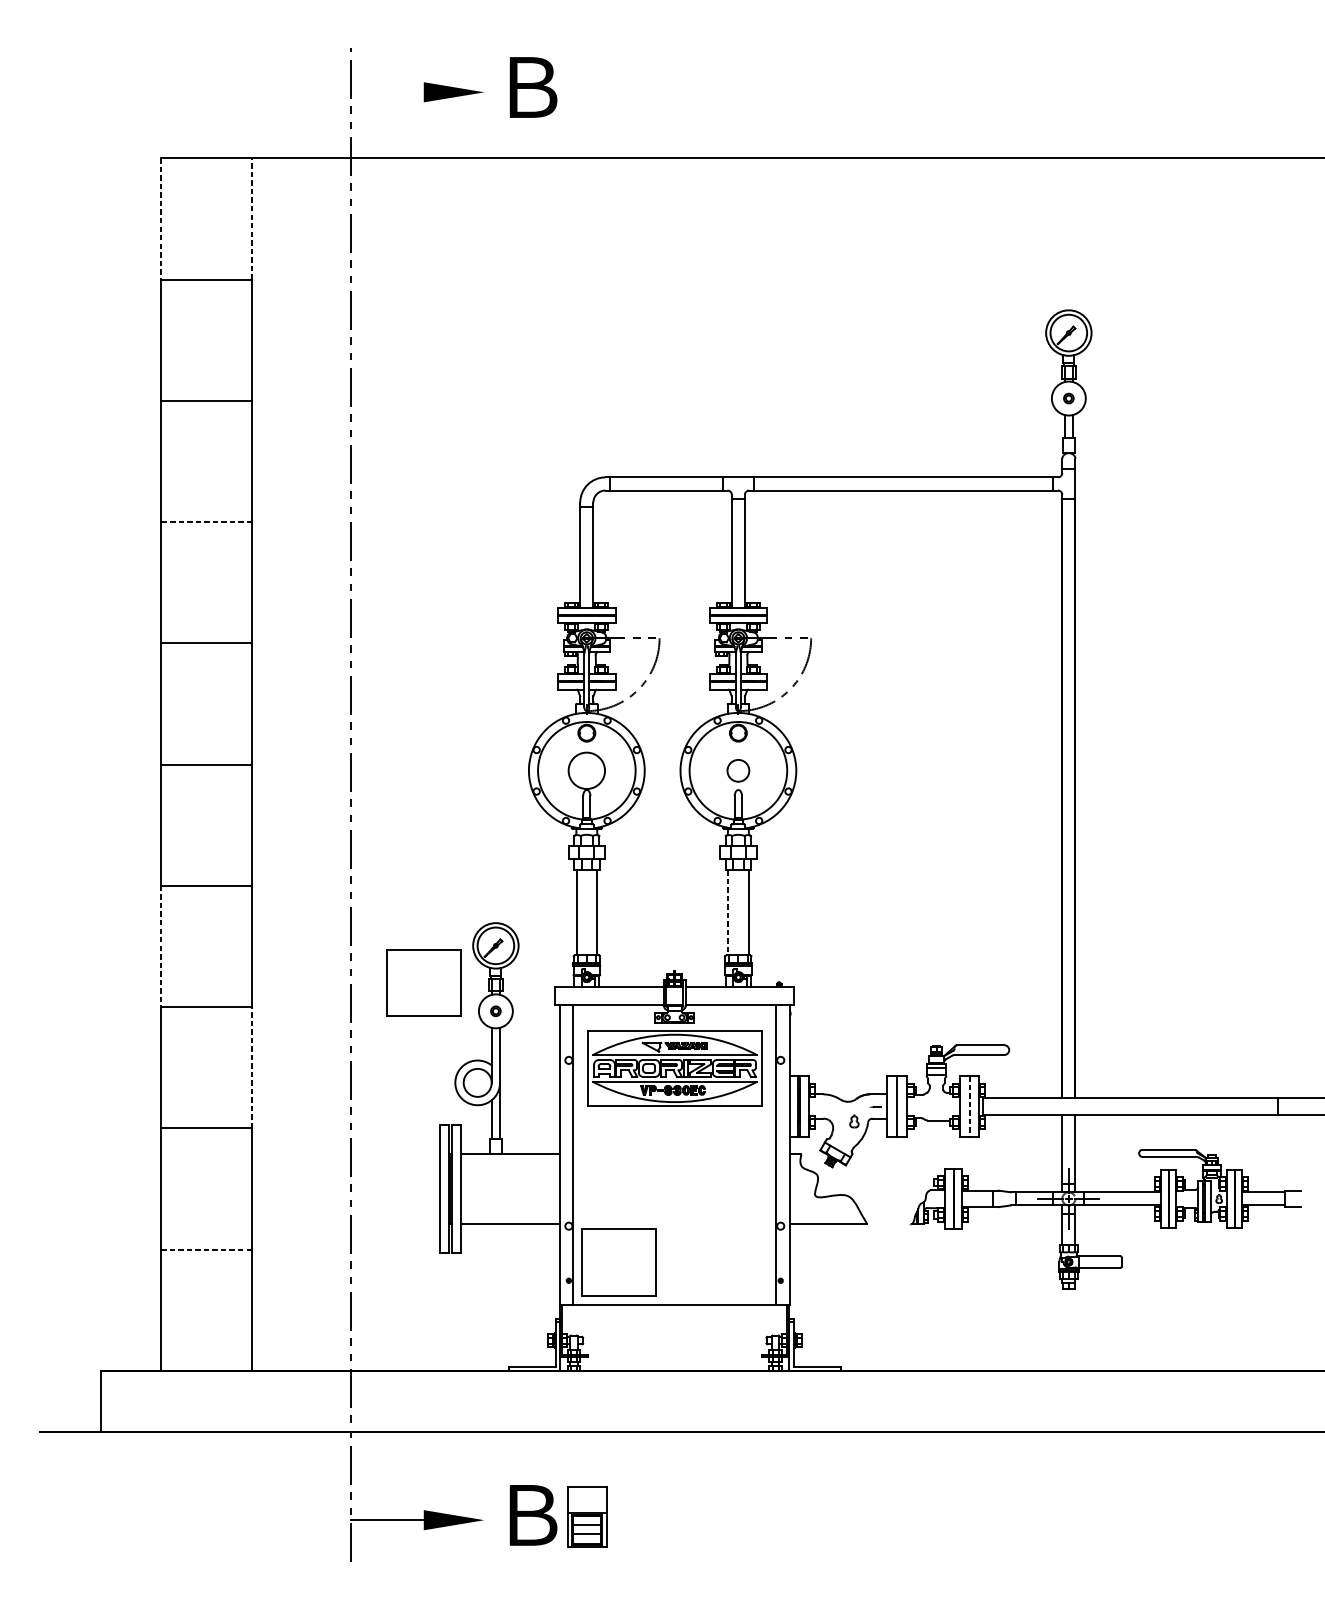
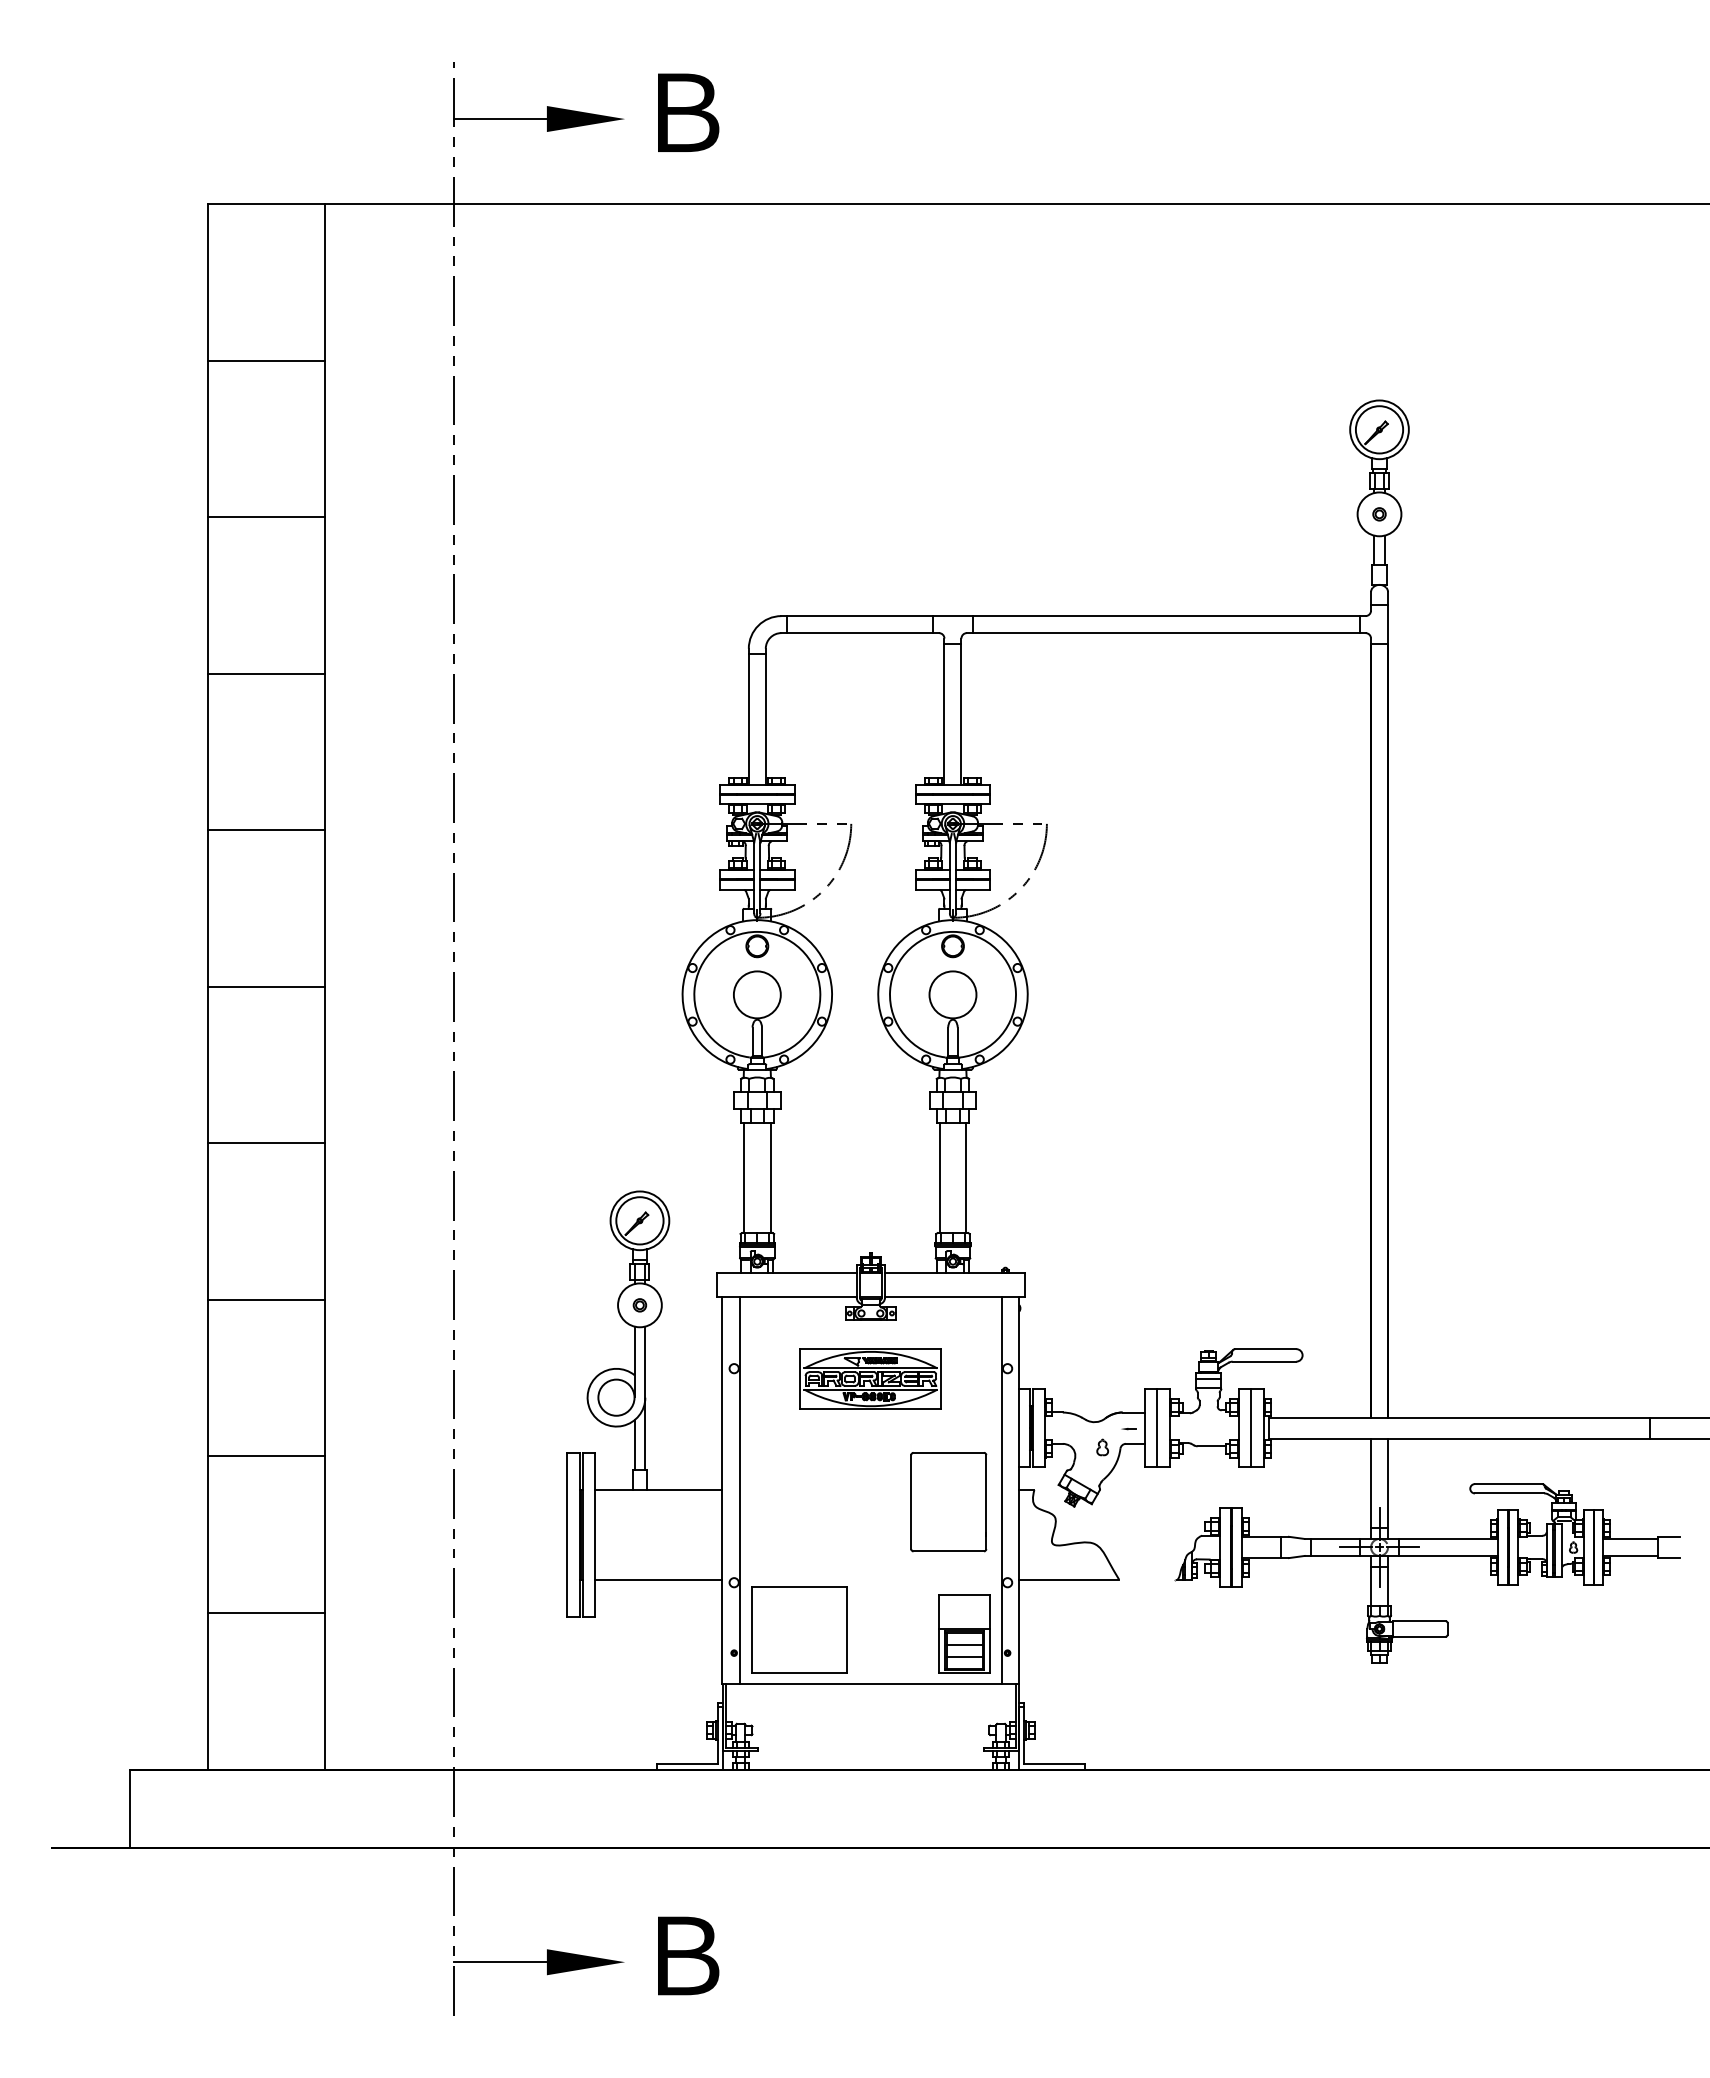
line: (387, 92) -> (499, 119), added
line: (252, 218) -> (325, 282), dashed -> solid
line: (161, 219) -> (208, 283), dashed -> solid
line: (206, 521) -> (266, 673), dashed -> solid
circle: (738, 770) -> (952, 994), size x1.67
line: (727, 913) -> (939, 1178), dashed -> solid
line: (161, 947) -> (208, 1222), dashed -> solid
part: (424, 982) -> (547, 1268), removed
line: (252, 1067) -> (325, 1377), dashed -> solid
part: (674, 1068) -> (870, 1378), size x0.62
line: (969, 1106) -> (1251, 1428), dashed -> solid
part: (734, 1164) -> (948, 1502), added
line: (206, 1250) -> (266, 1613), dashed -> solid
part: (586, 1516) -> (964, 1633), moved

